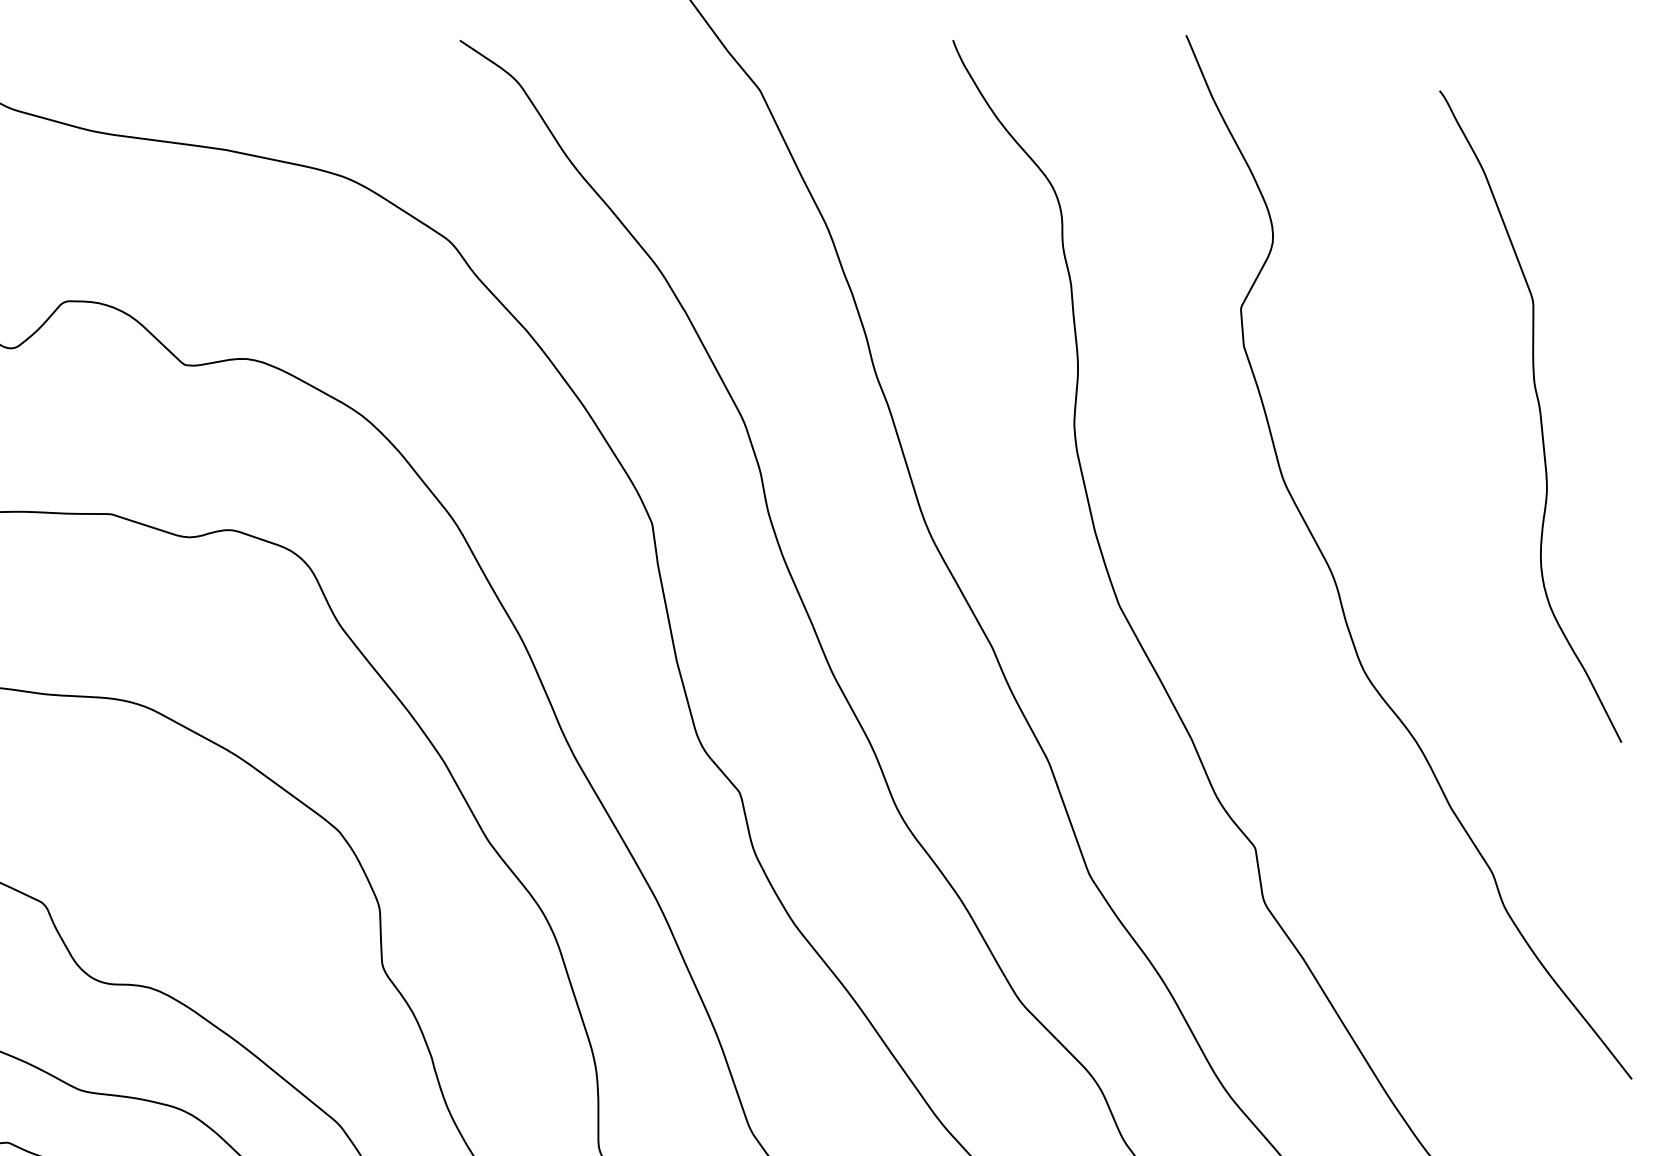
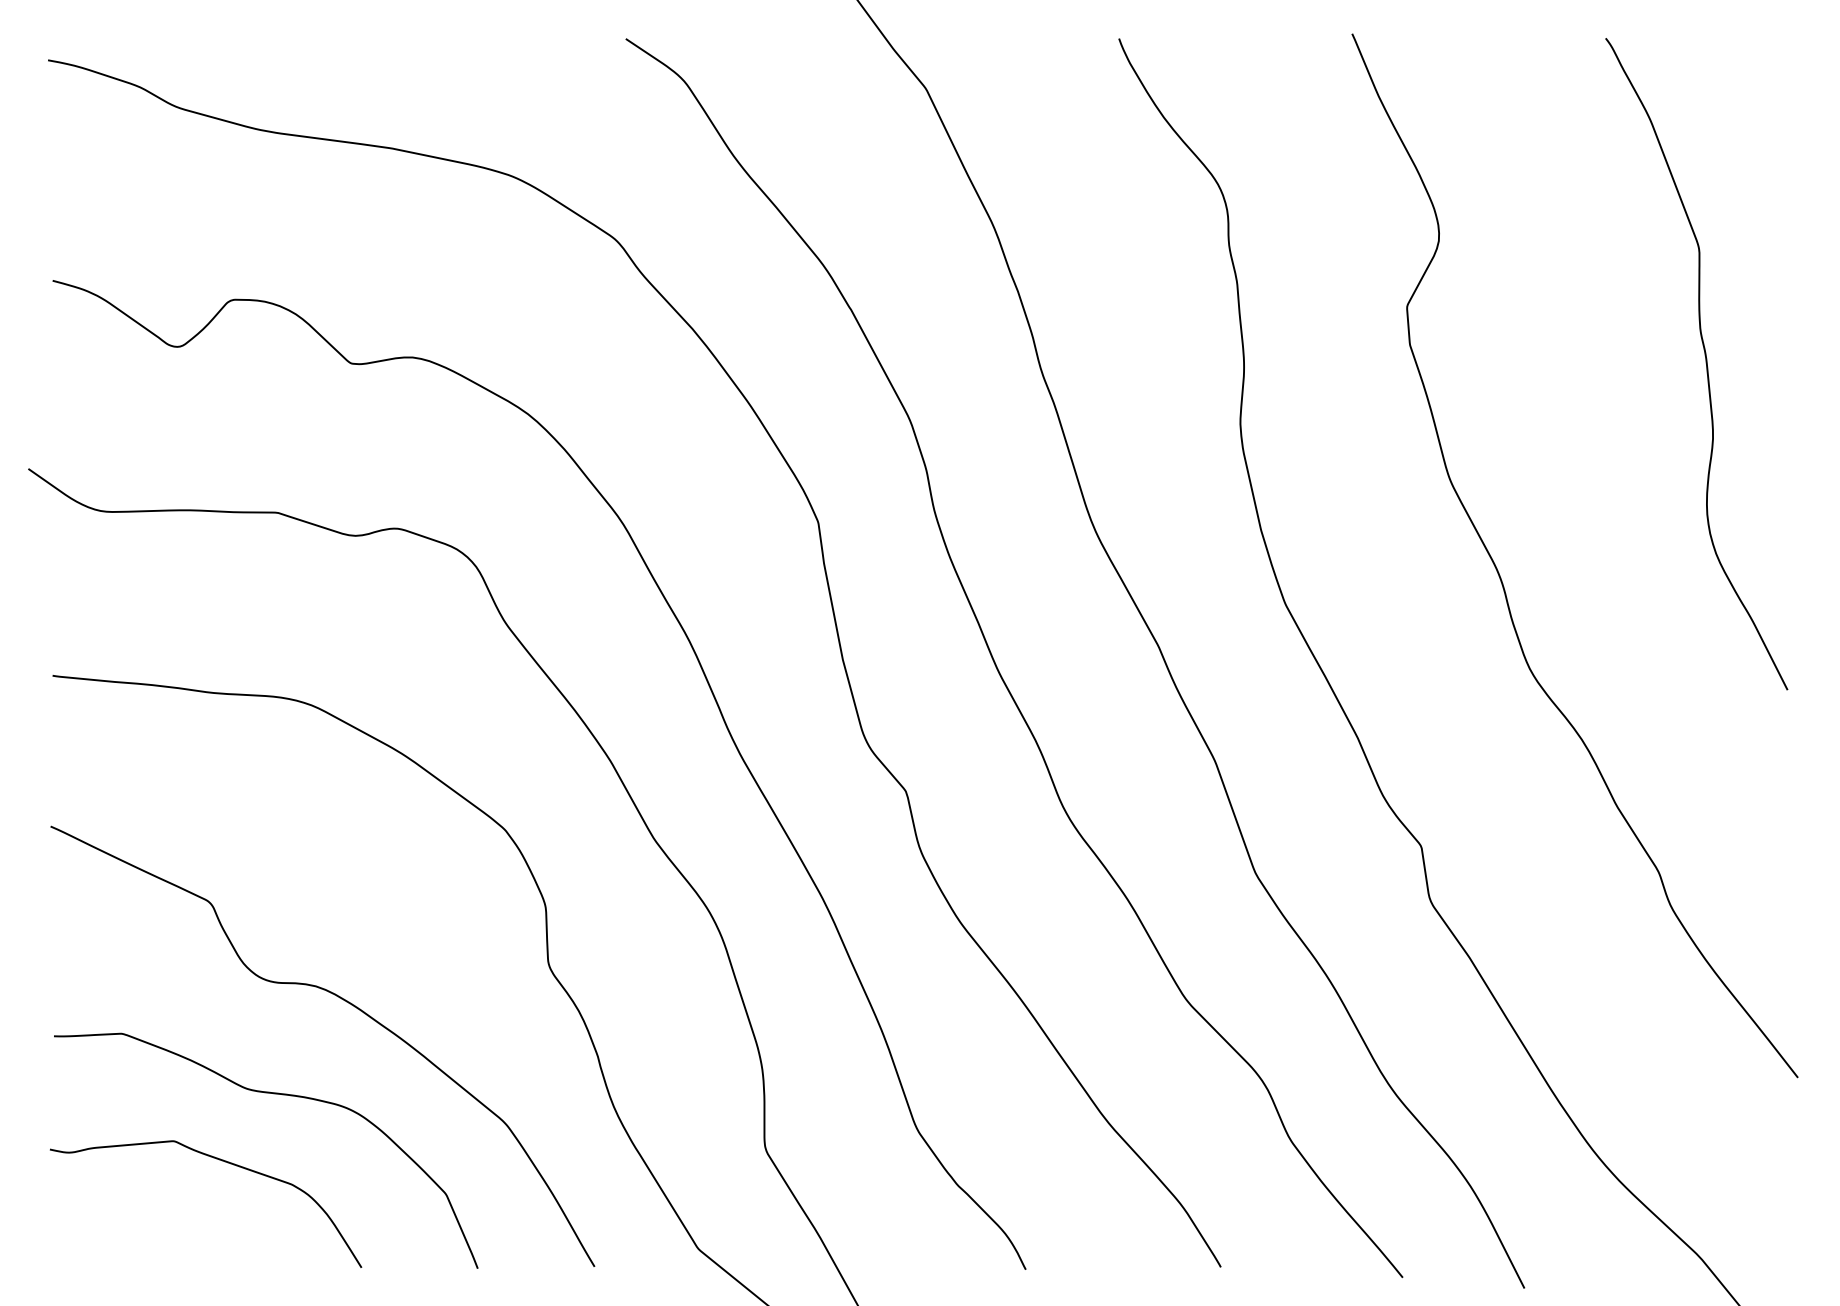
curve: (1539, 416) -> (1705, 363), moved

